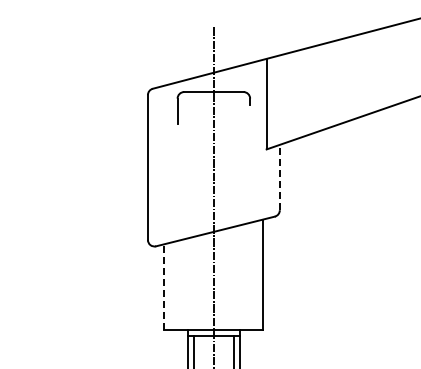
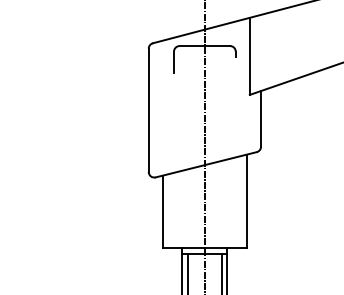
line: (279, 177) -> (260, 118), dashed -> solid
line: (164, 286) -> (162, 211), dashed -> solid

